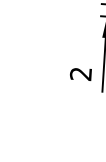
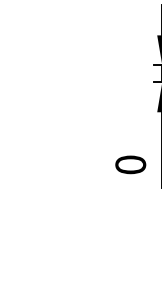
text: (80, 73) -> (130, 164), 2 -> 0

